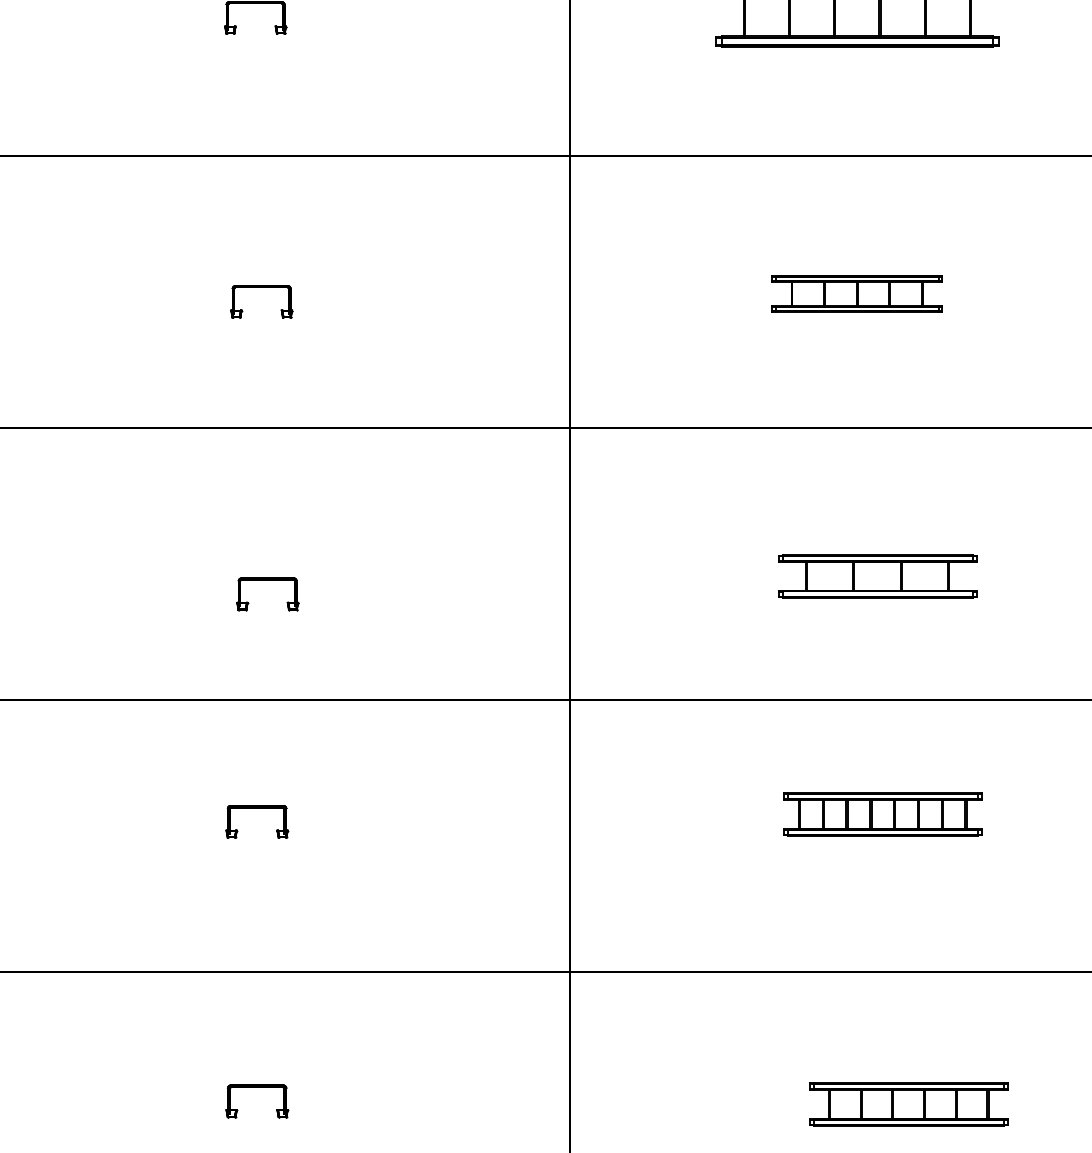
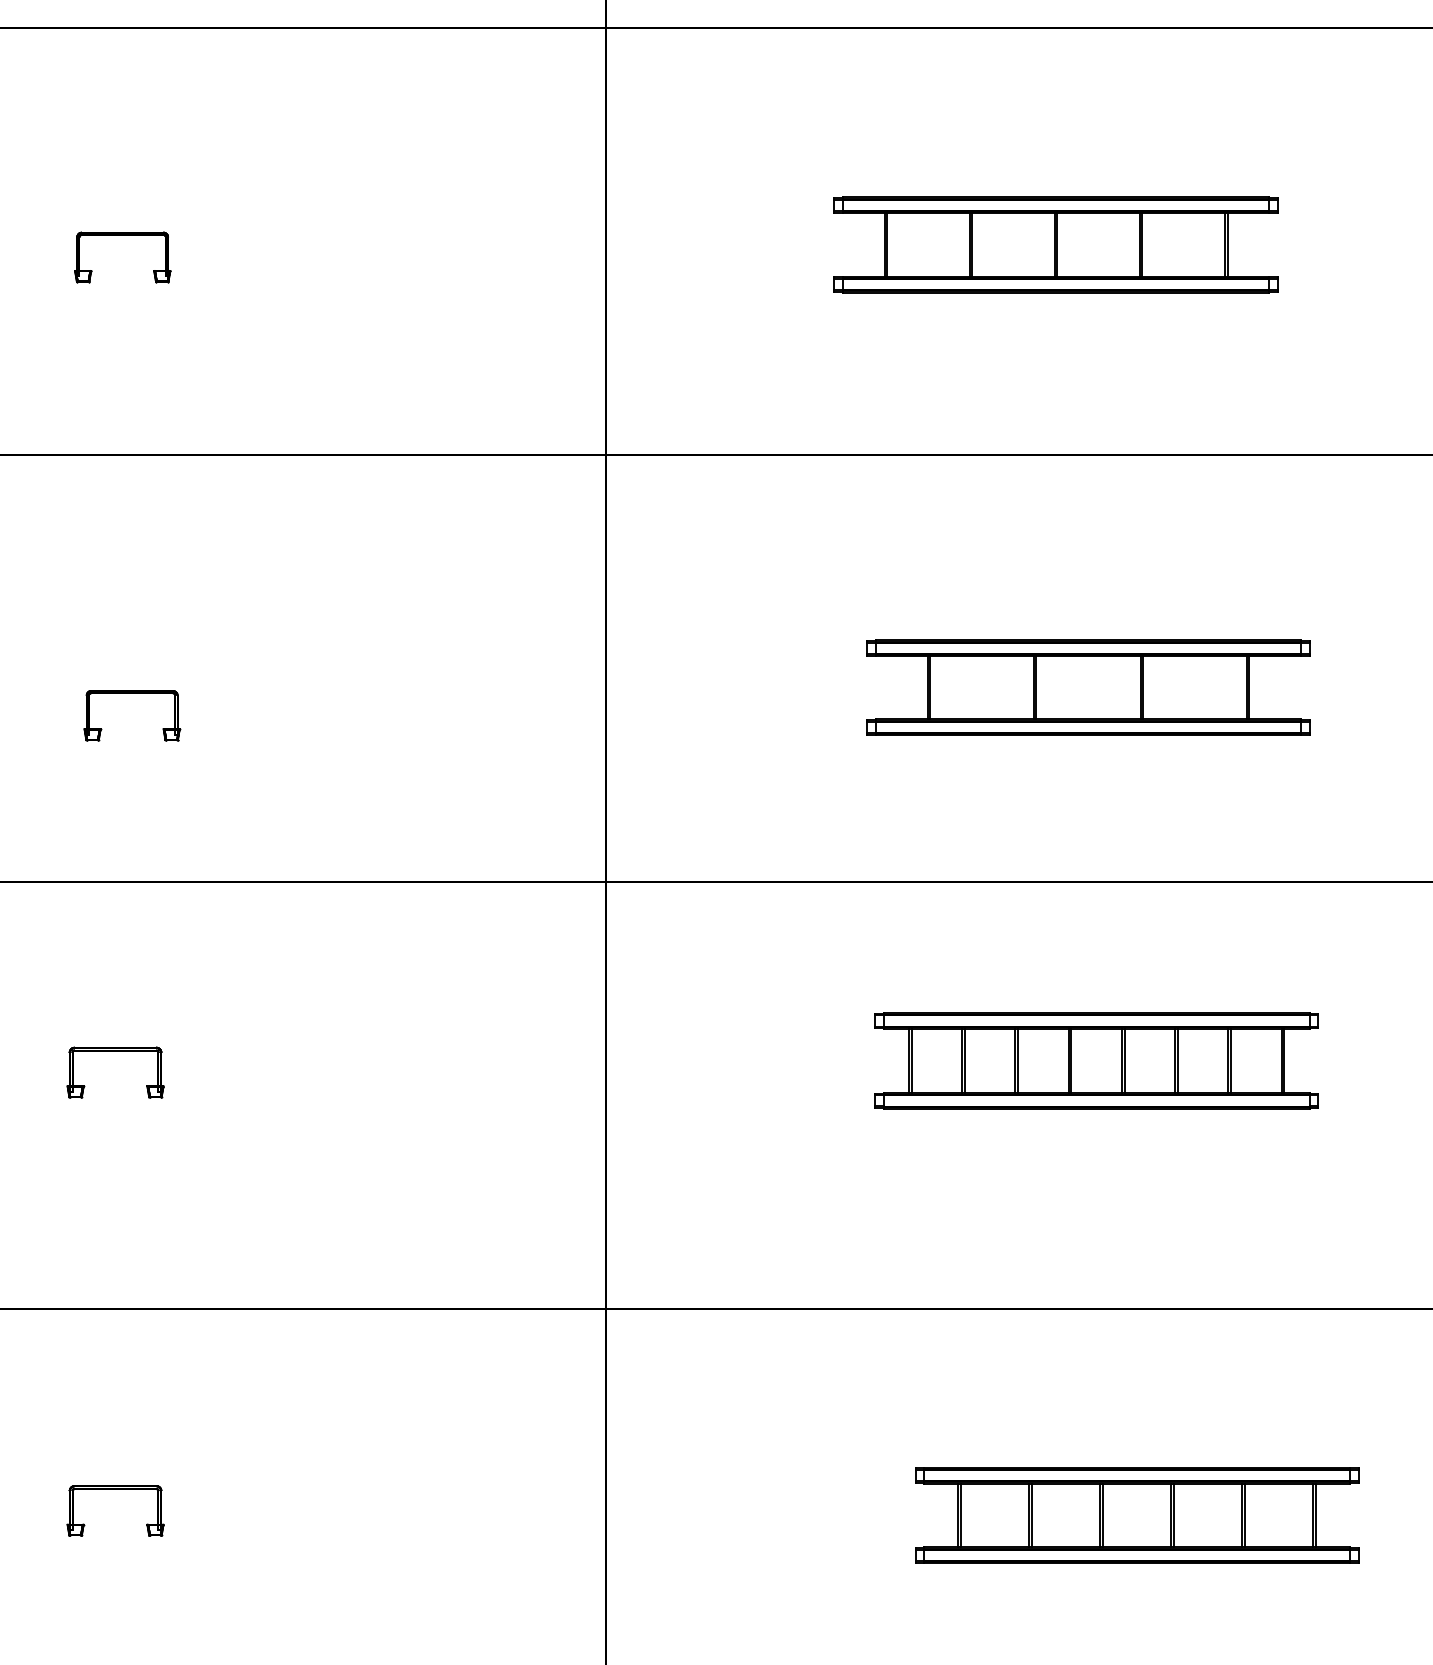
part: (857, 293) -> (1056, 244), size x1.67
part: (877, 576) -> (1088, 688), size x1.43
part: (882, 814) -> (1096, 1061), size x1.43
part: (908, 1104) -> (1136, 1515), size x1.43

